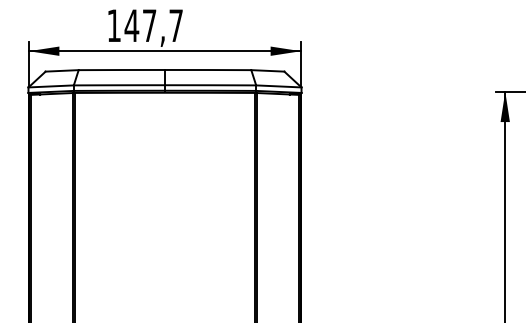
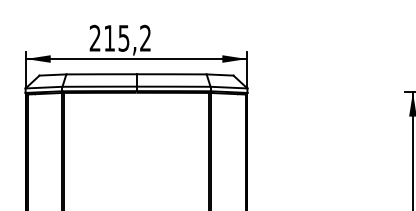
text: (144, 25) -> (119, 38), 147,7 -> 215,2

